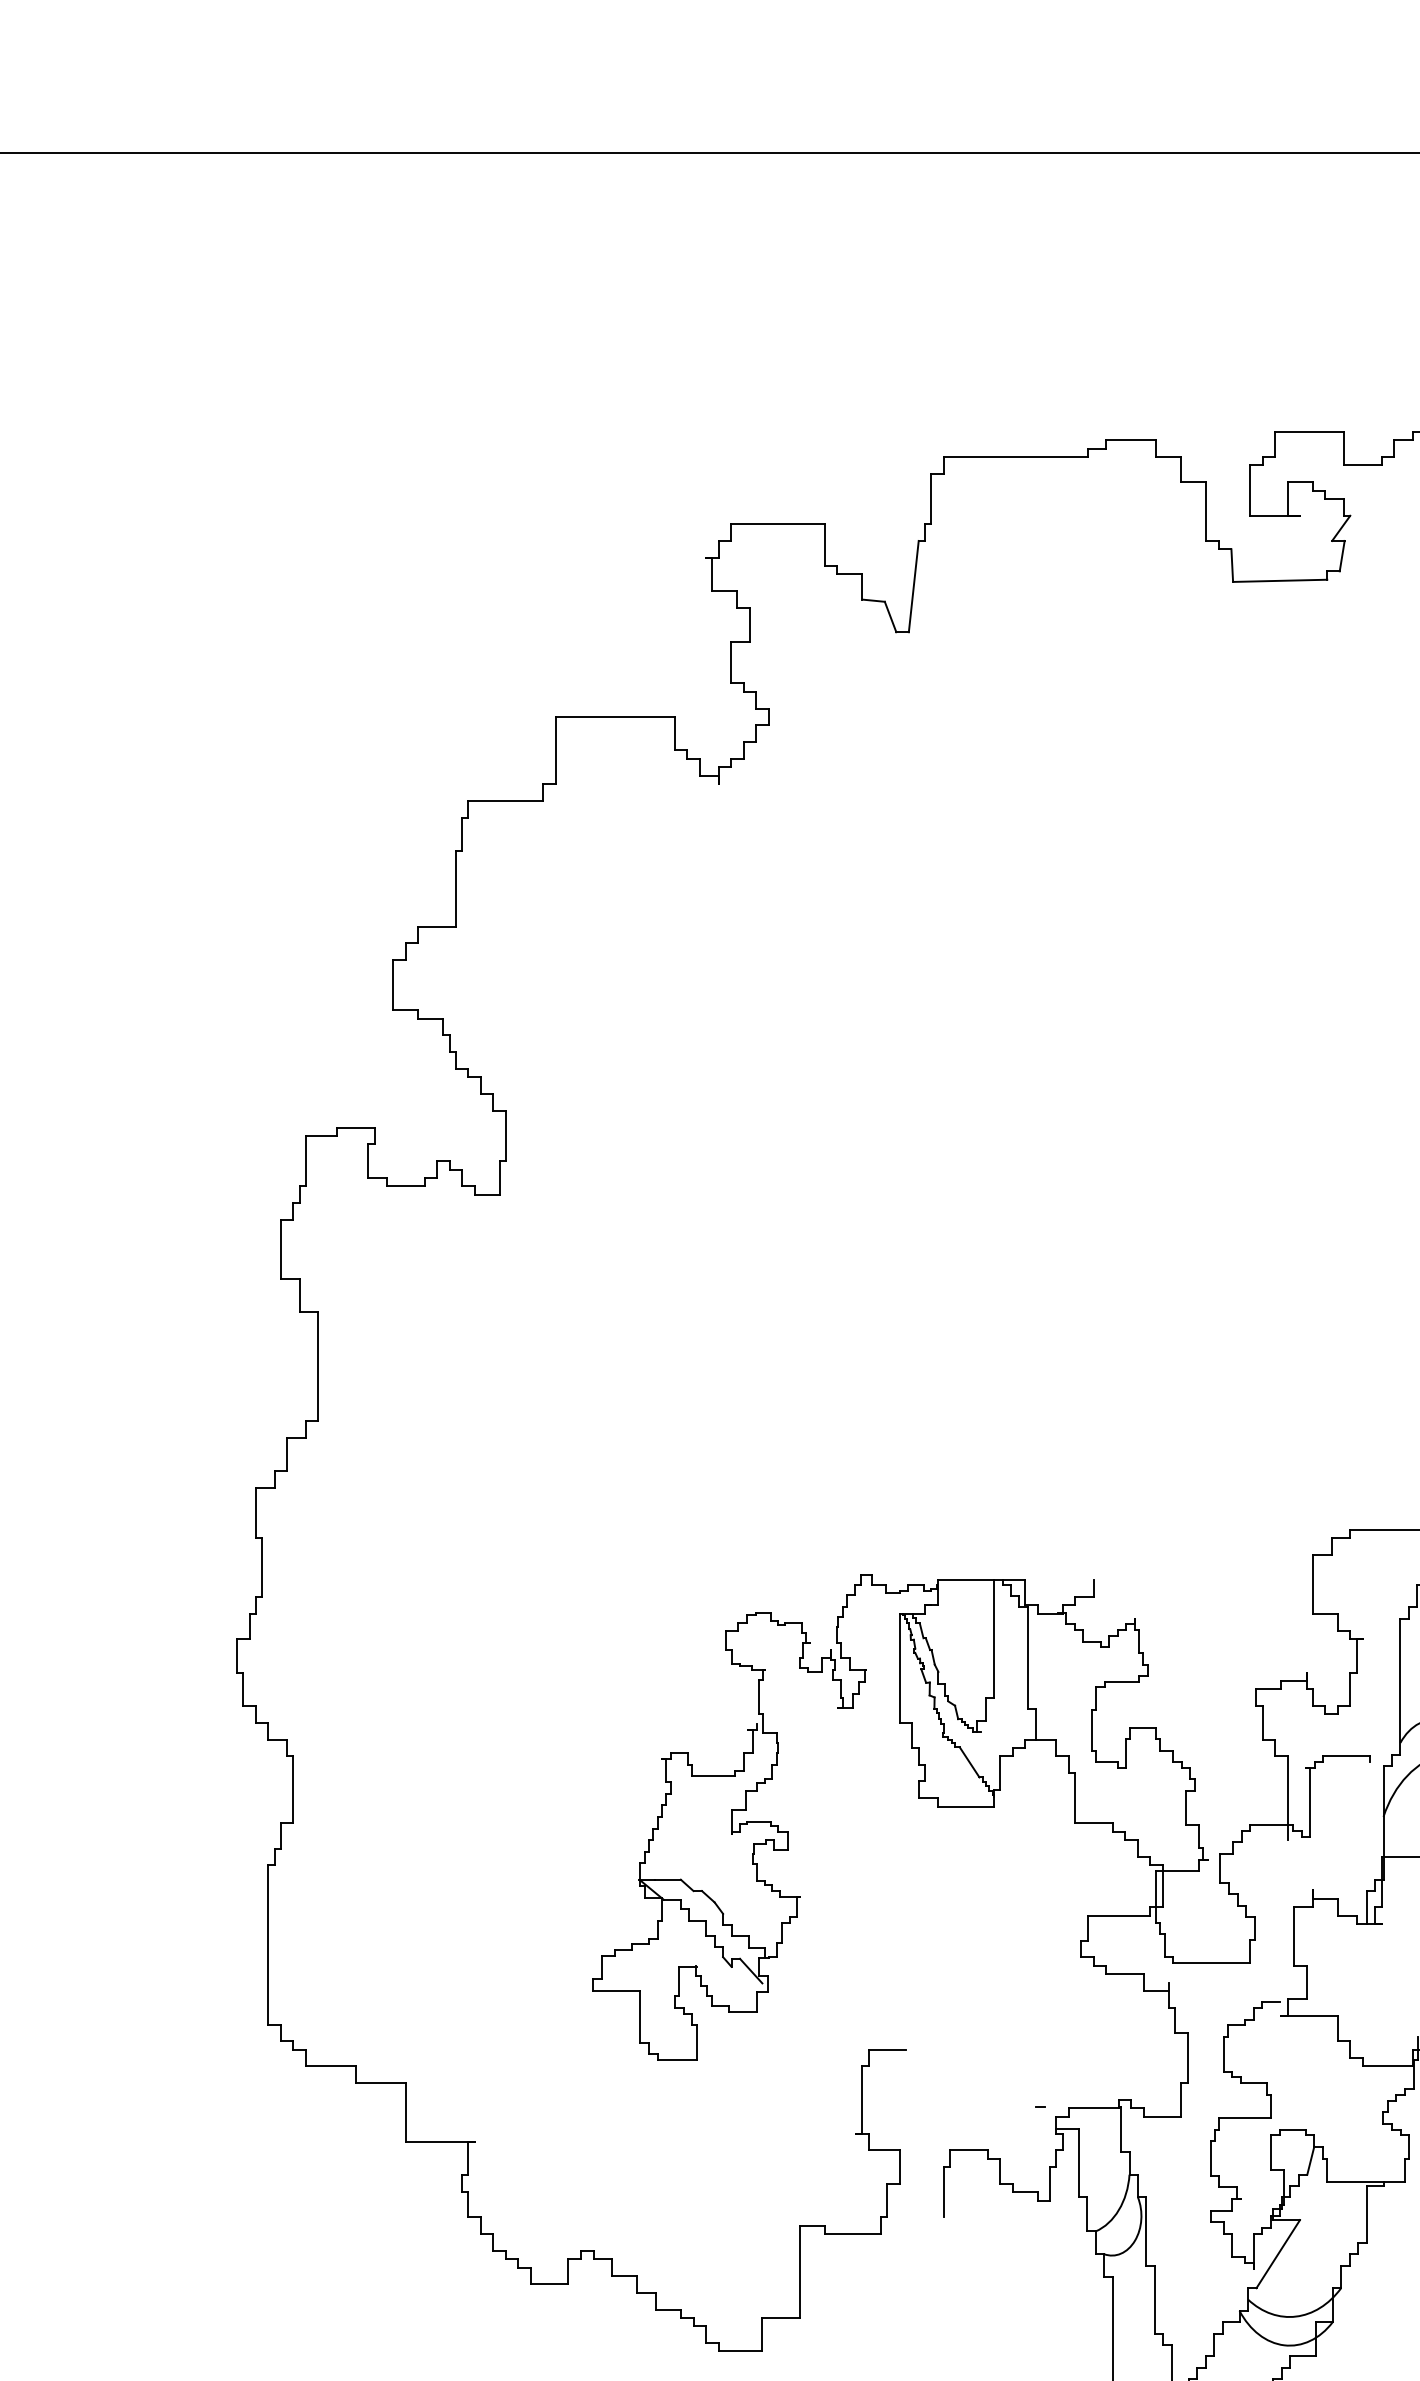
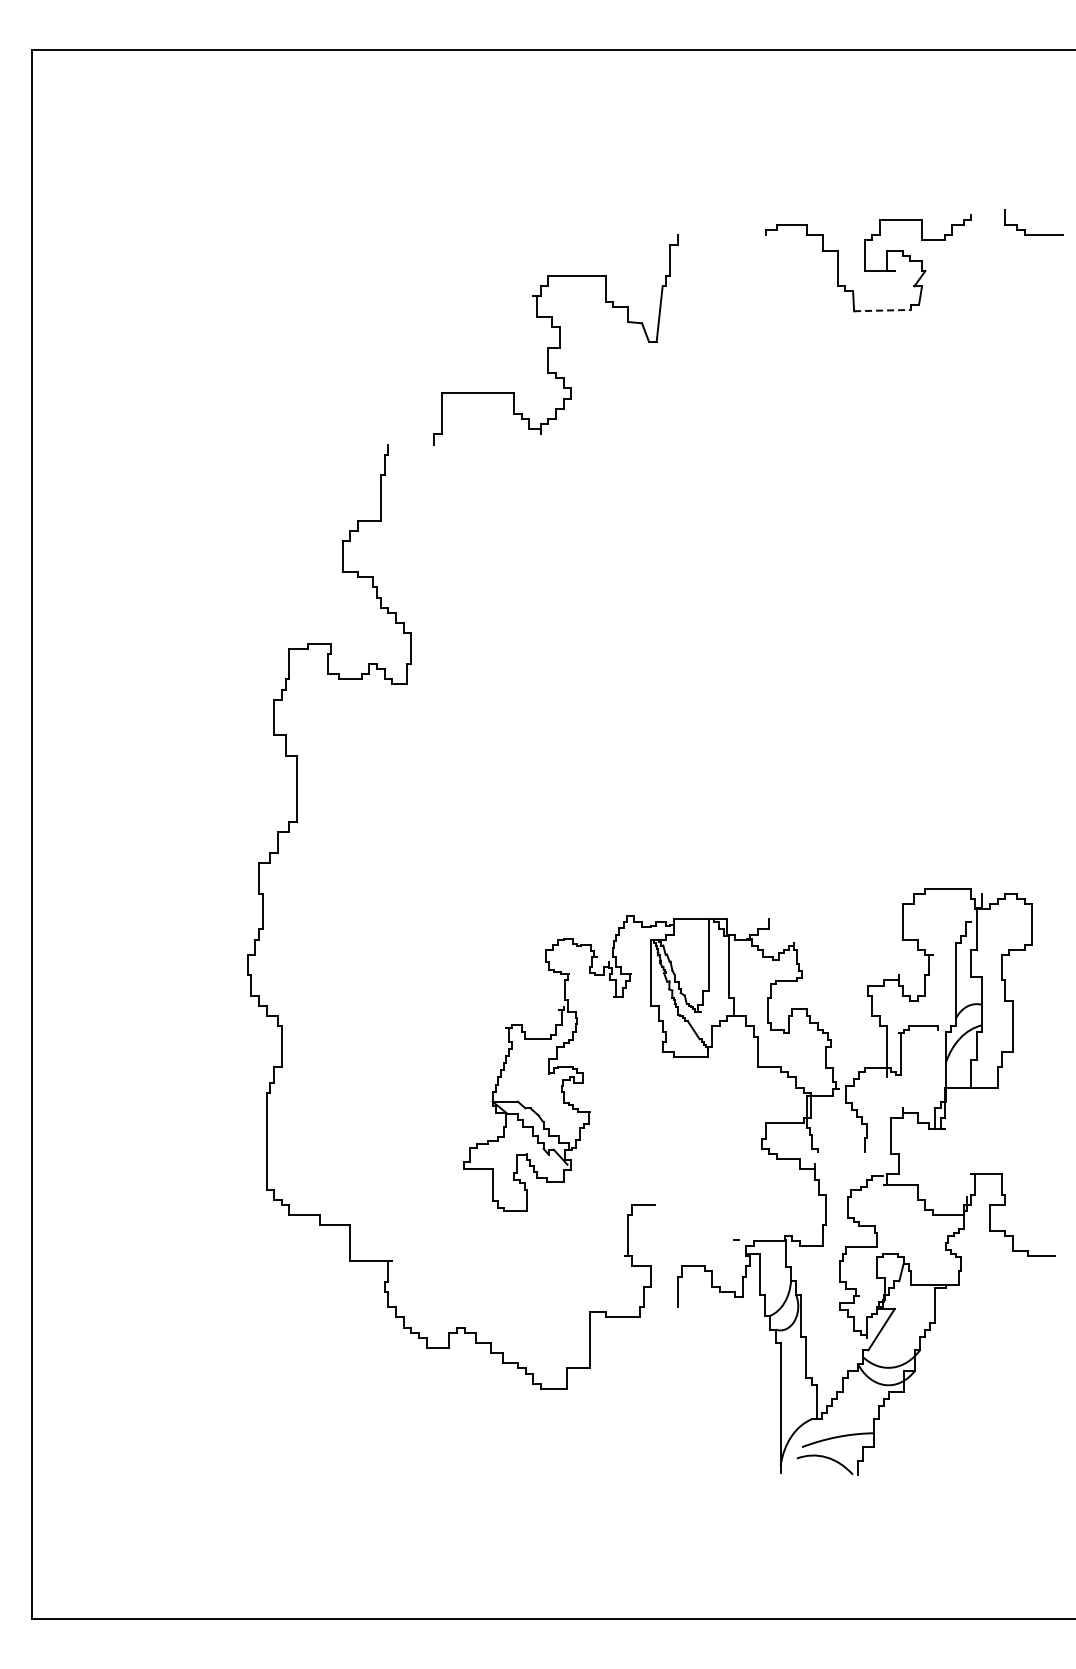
line: (1015, 457) -> (721, 235), removed
line: (1279, 580) -> (882, 310), solid -> dashed
line: (506, 800) -> (411, 444), removed
line: (1210, 1963) -> (840, 1152), removed

